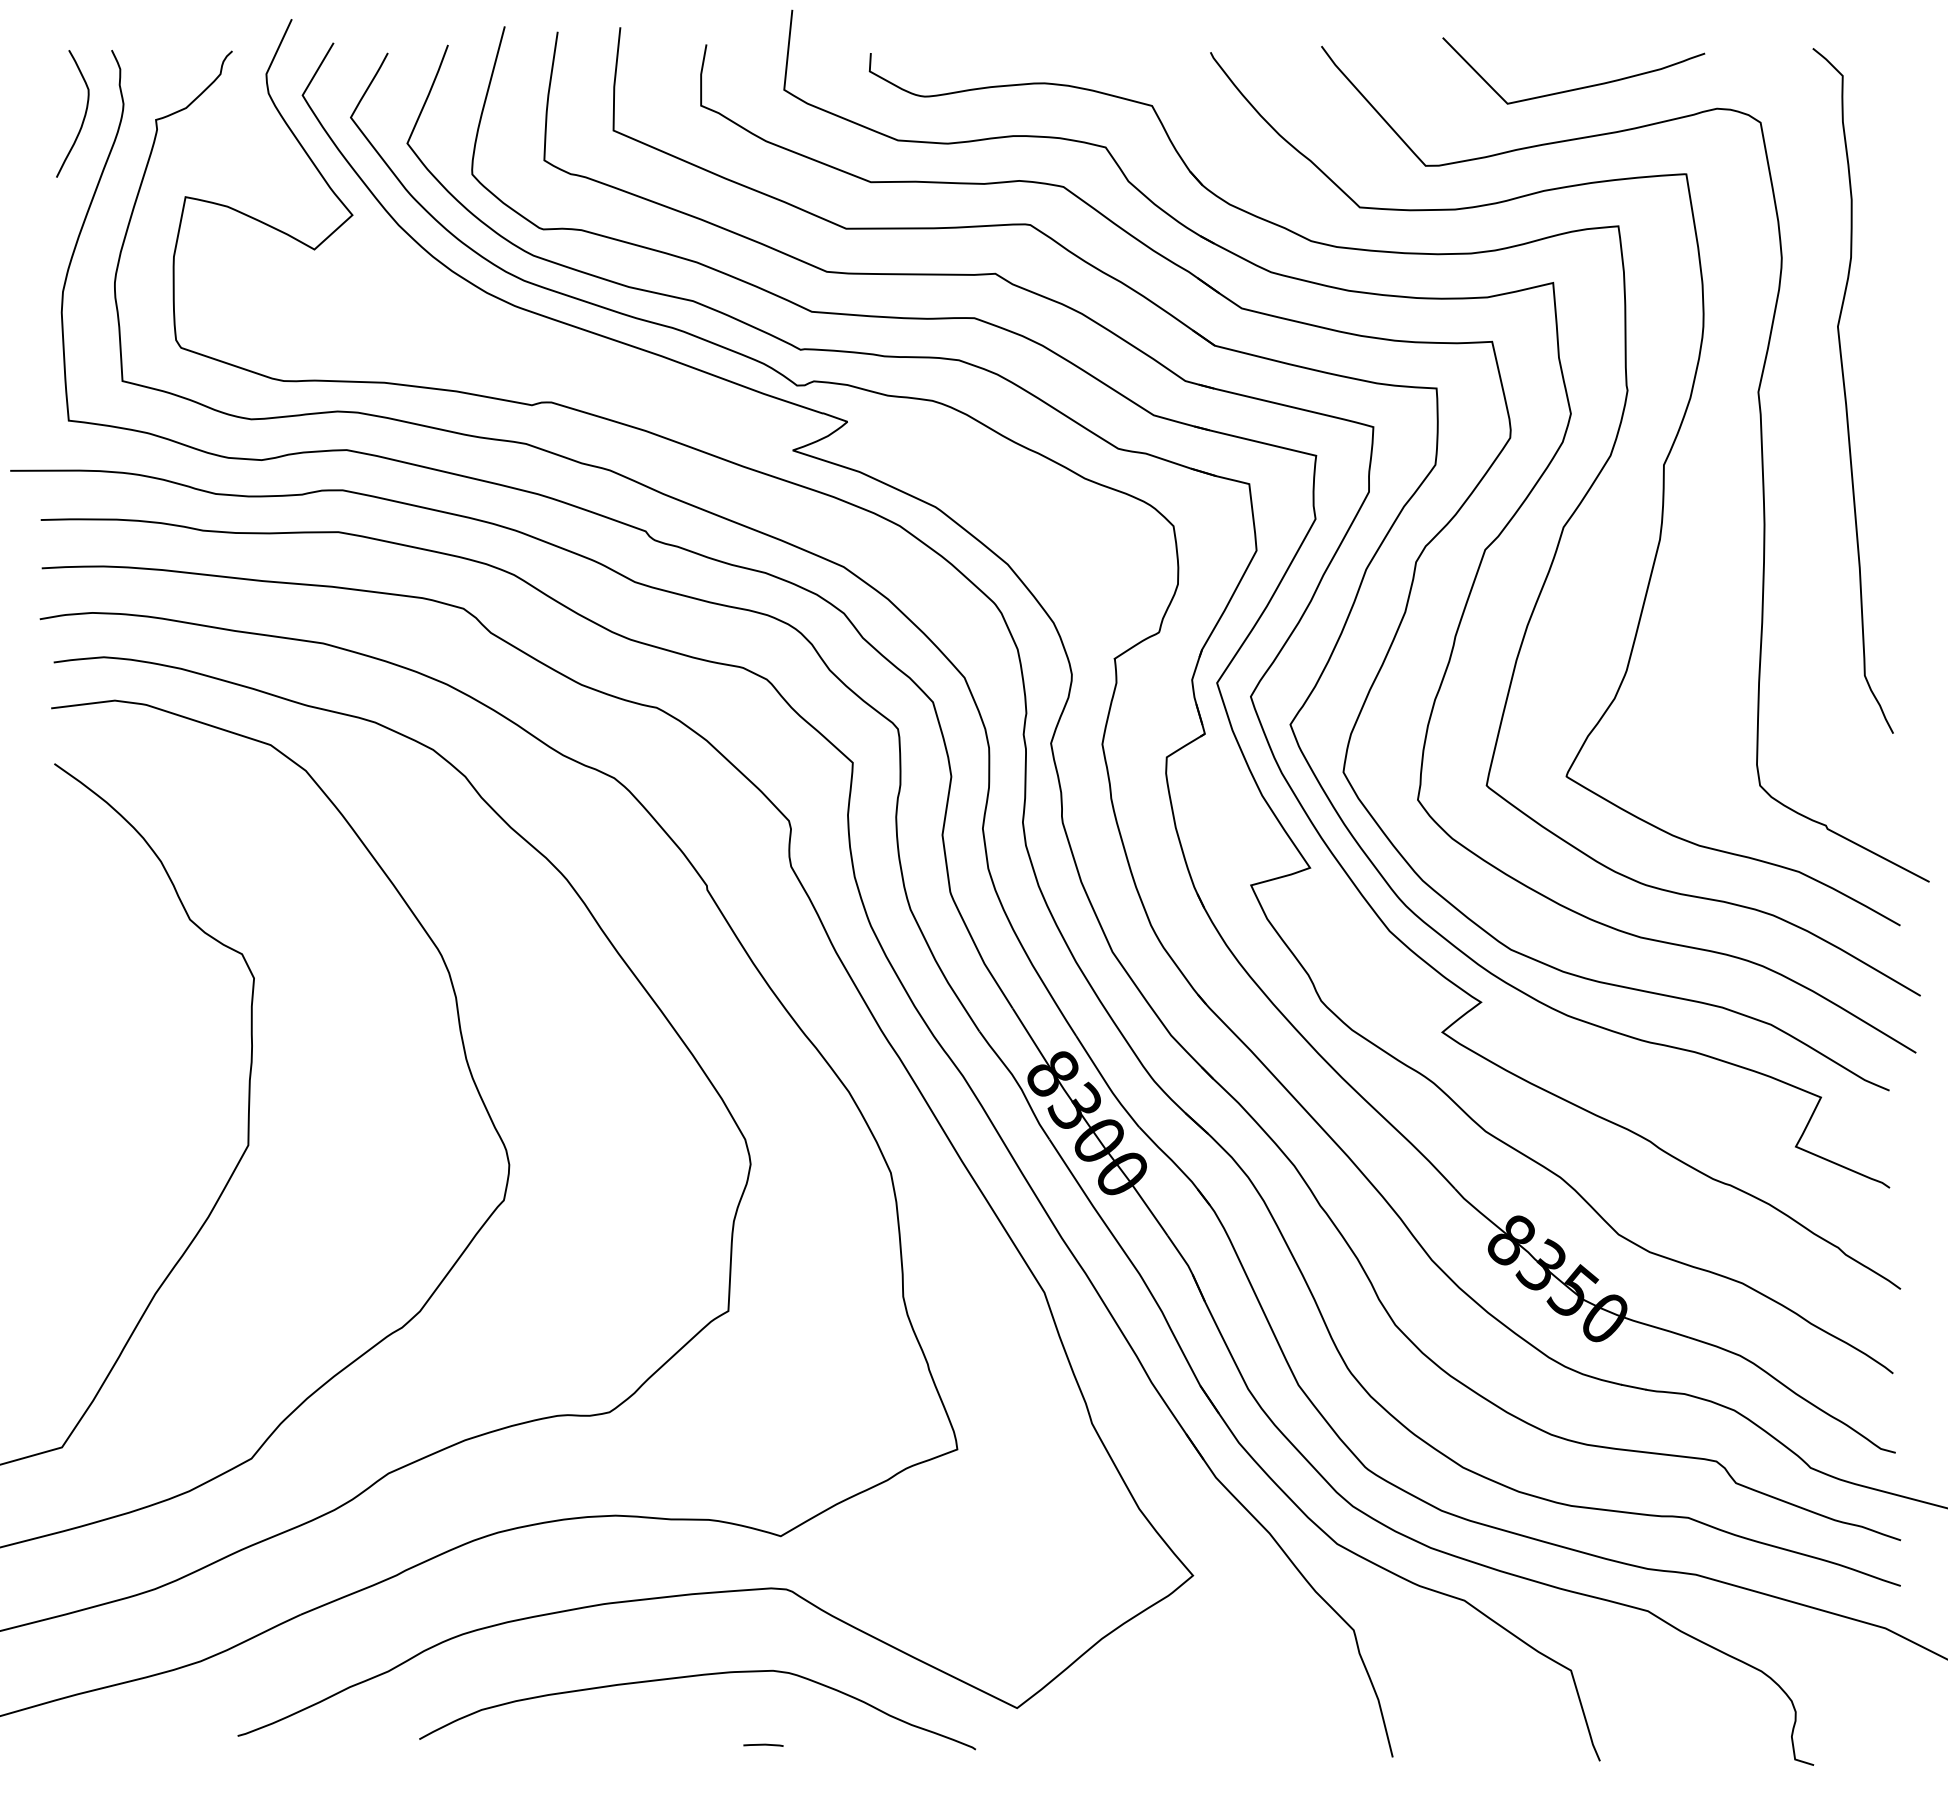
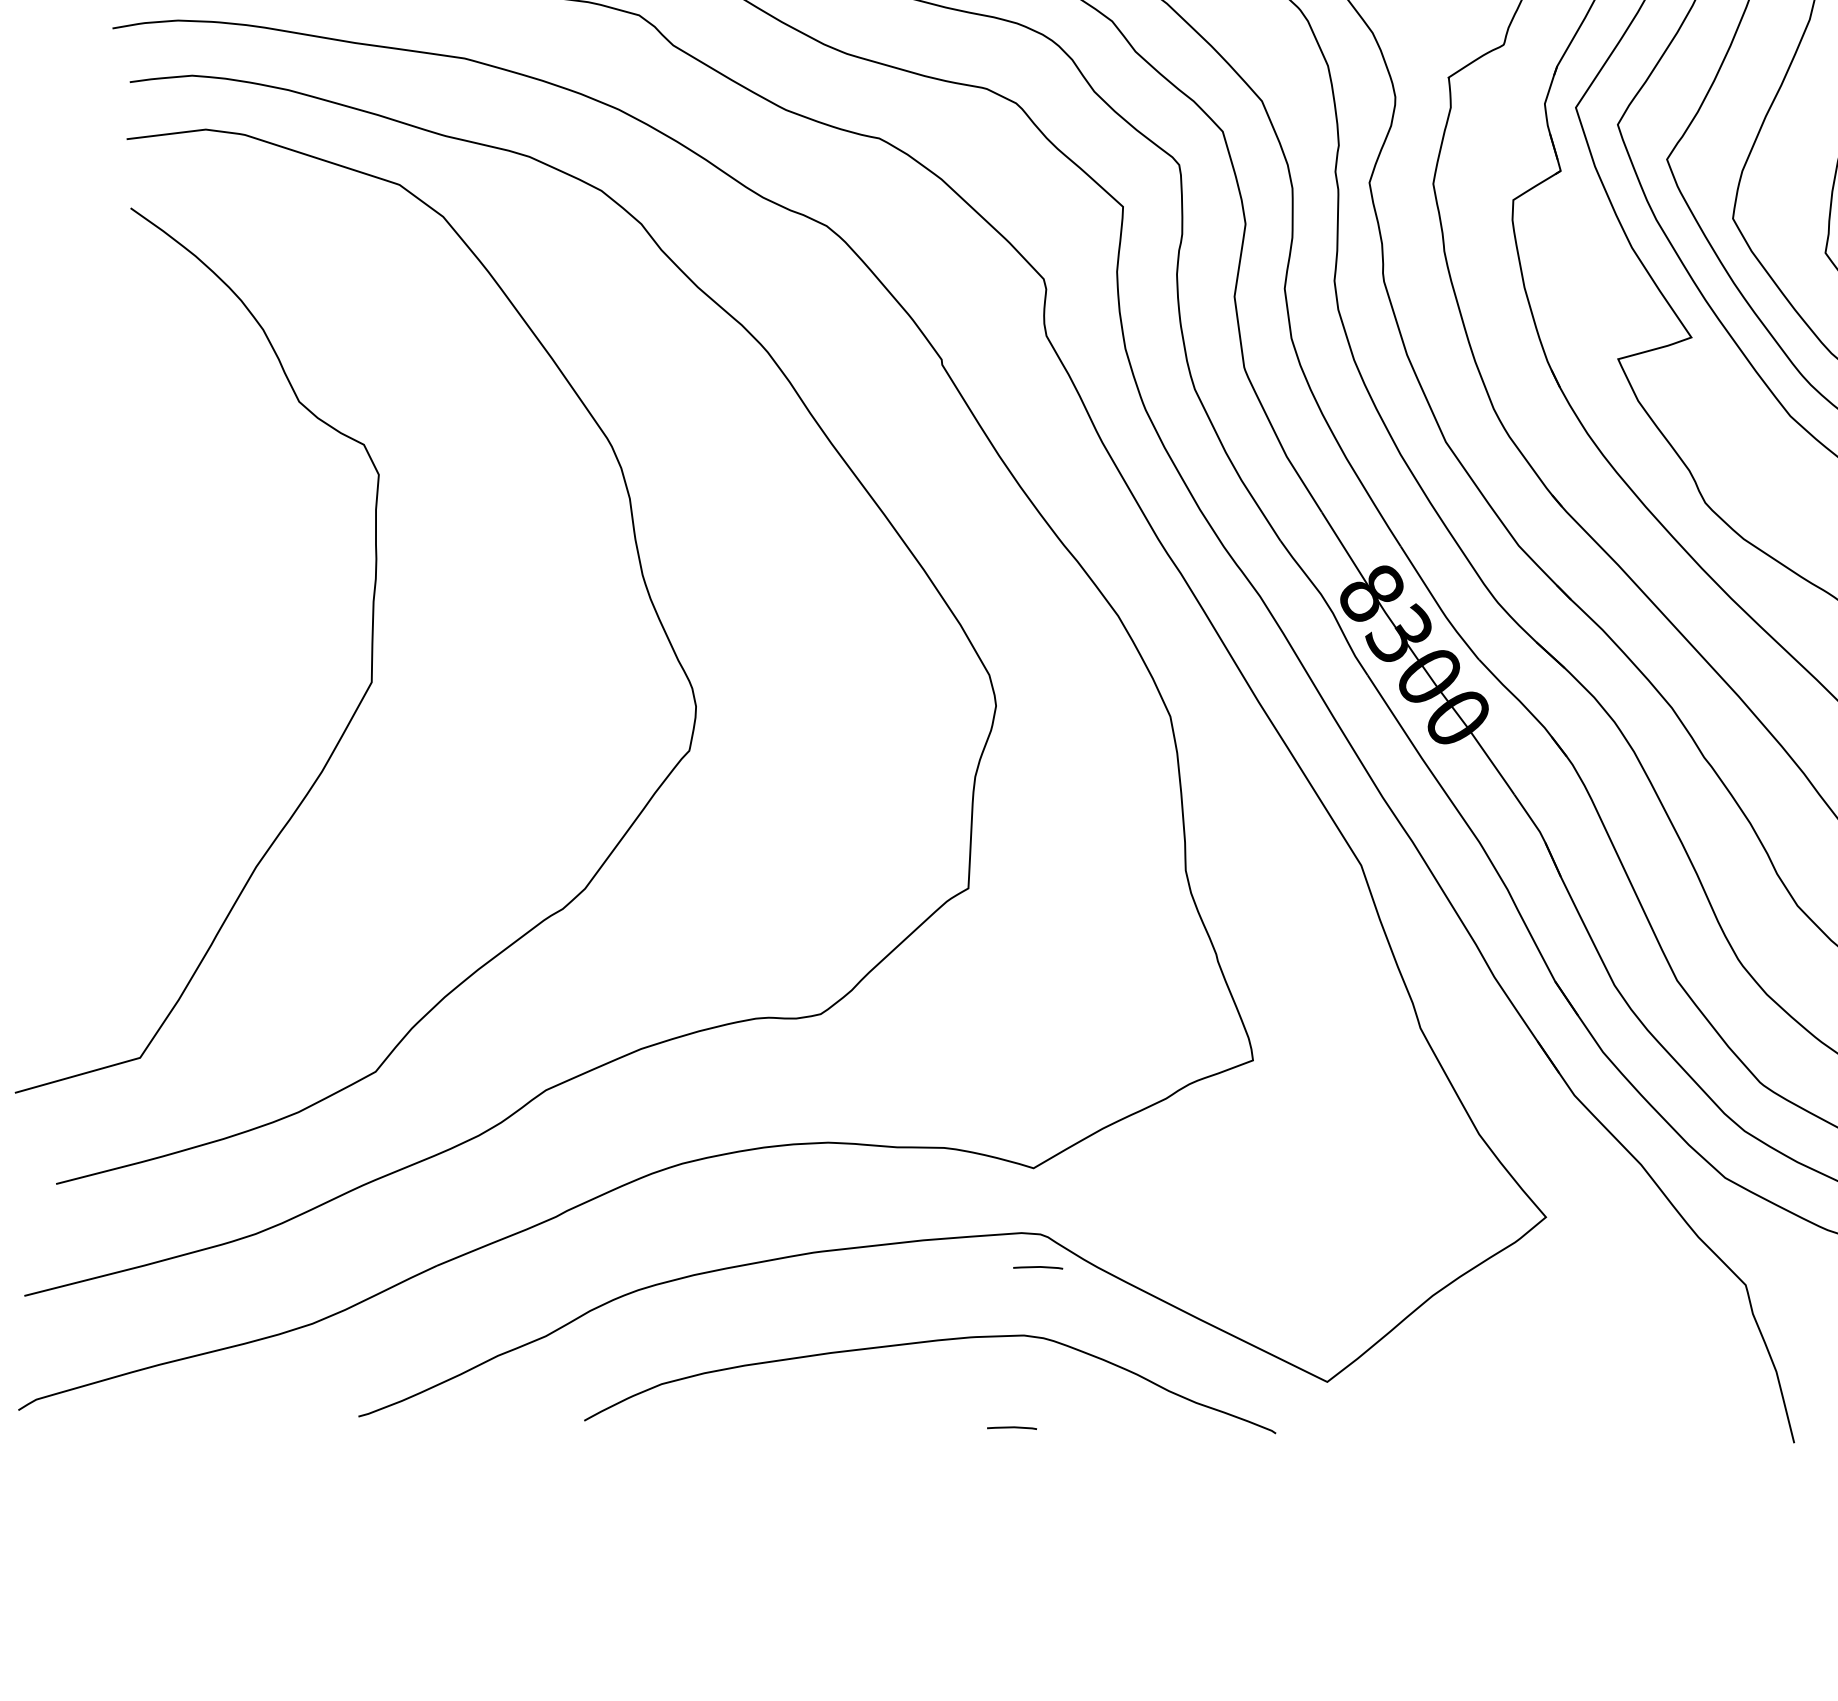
line: (784, 1615) -> (1038, 1266), added

